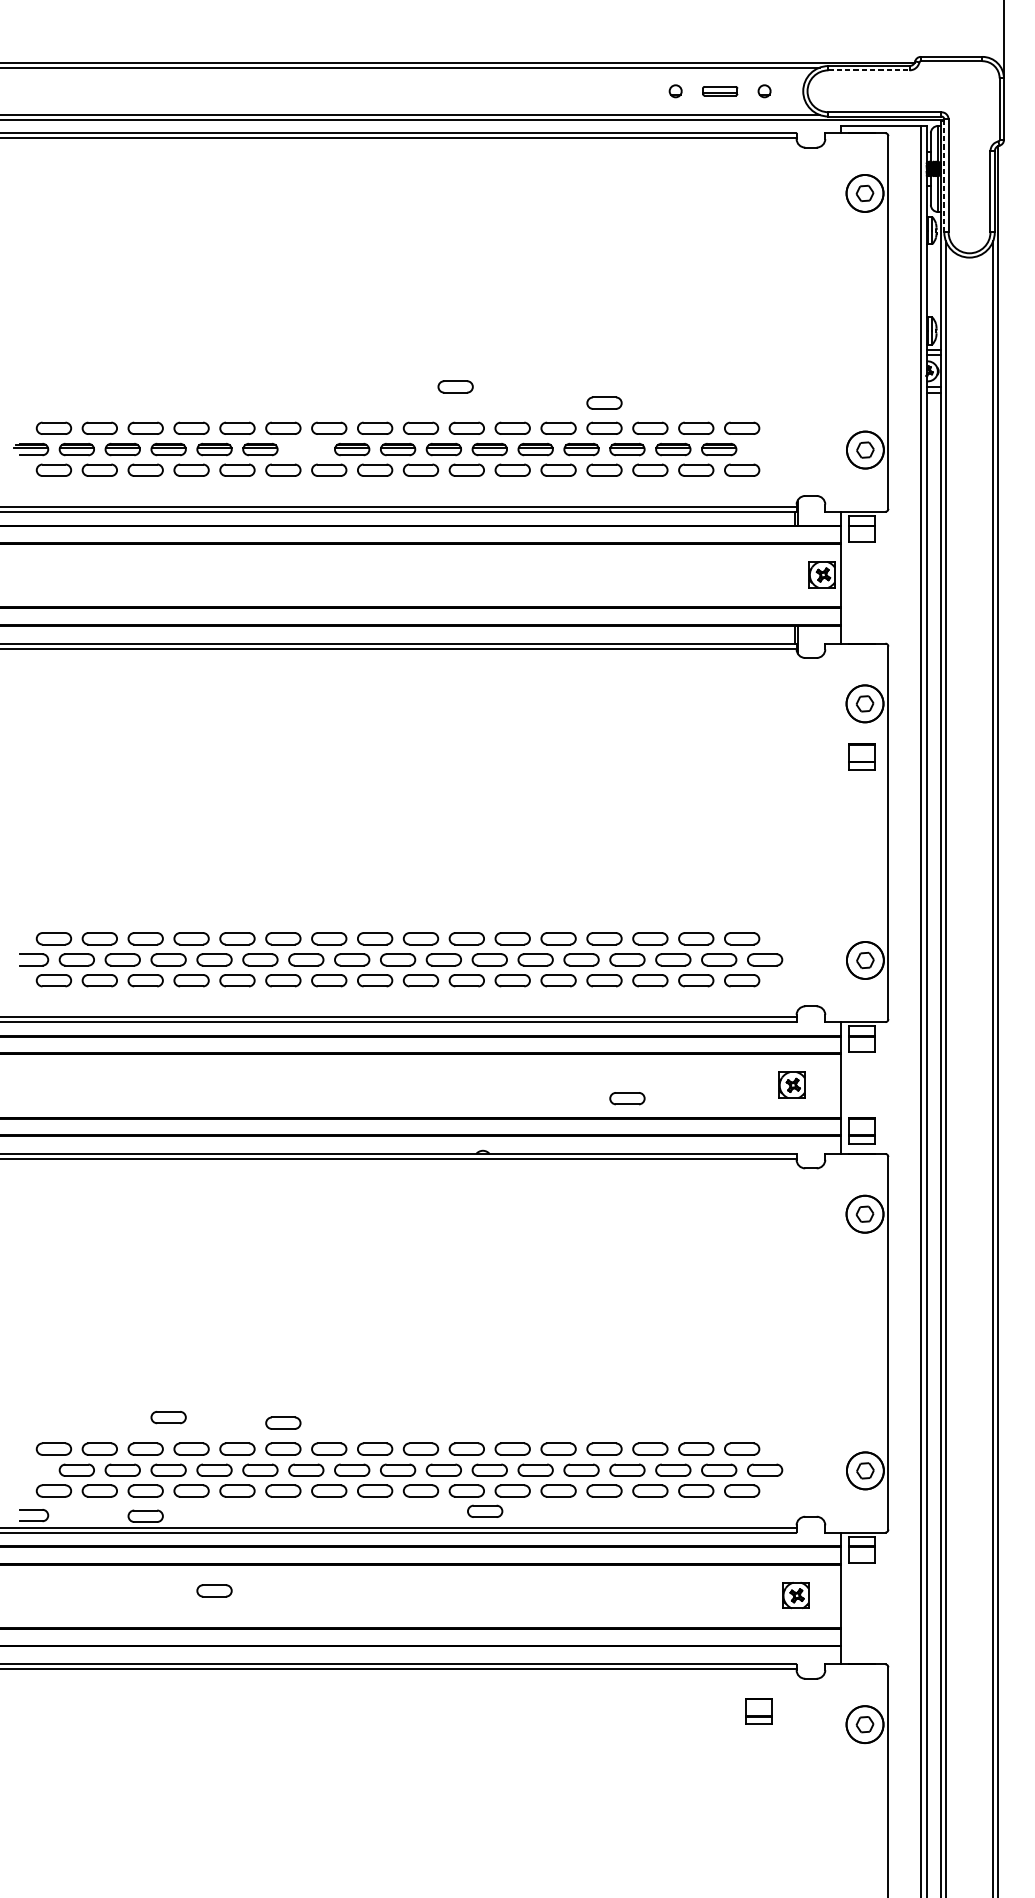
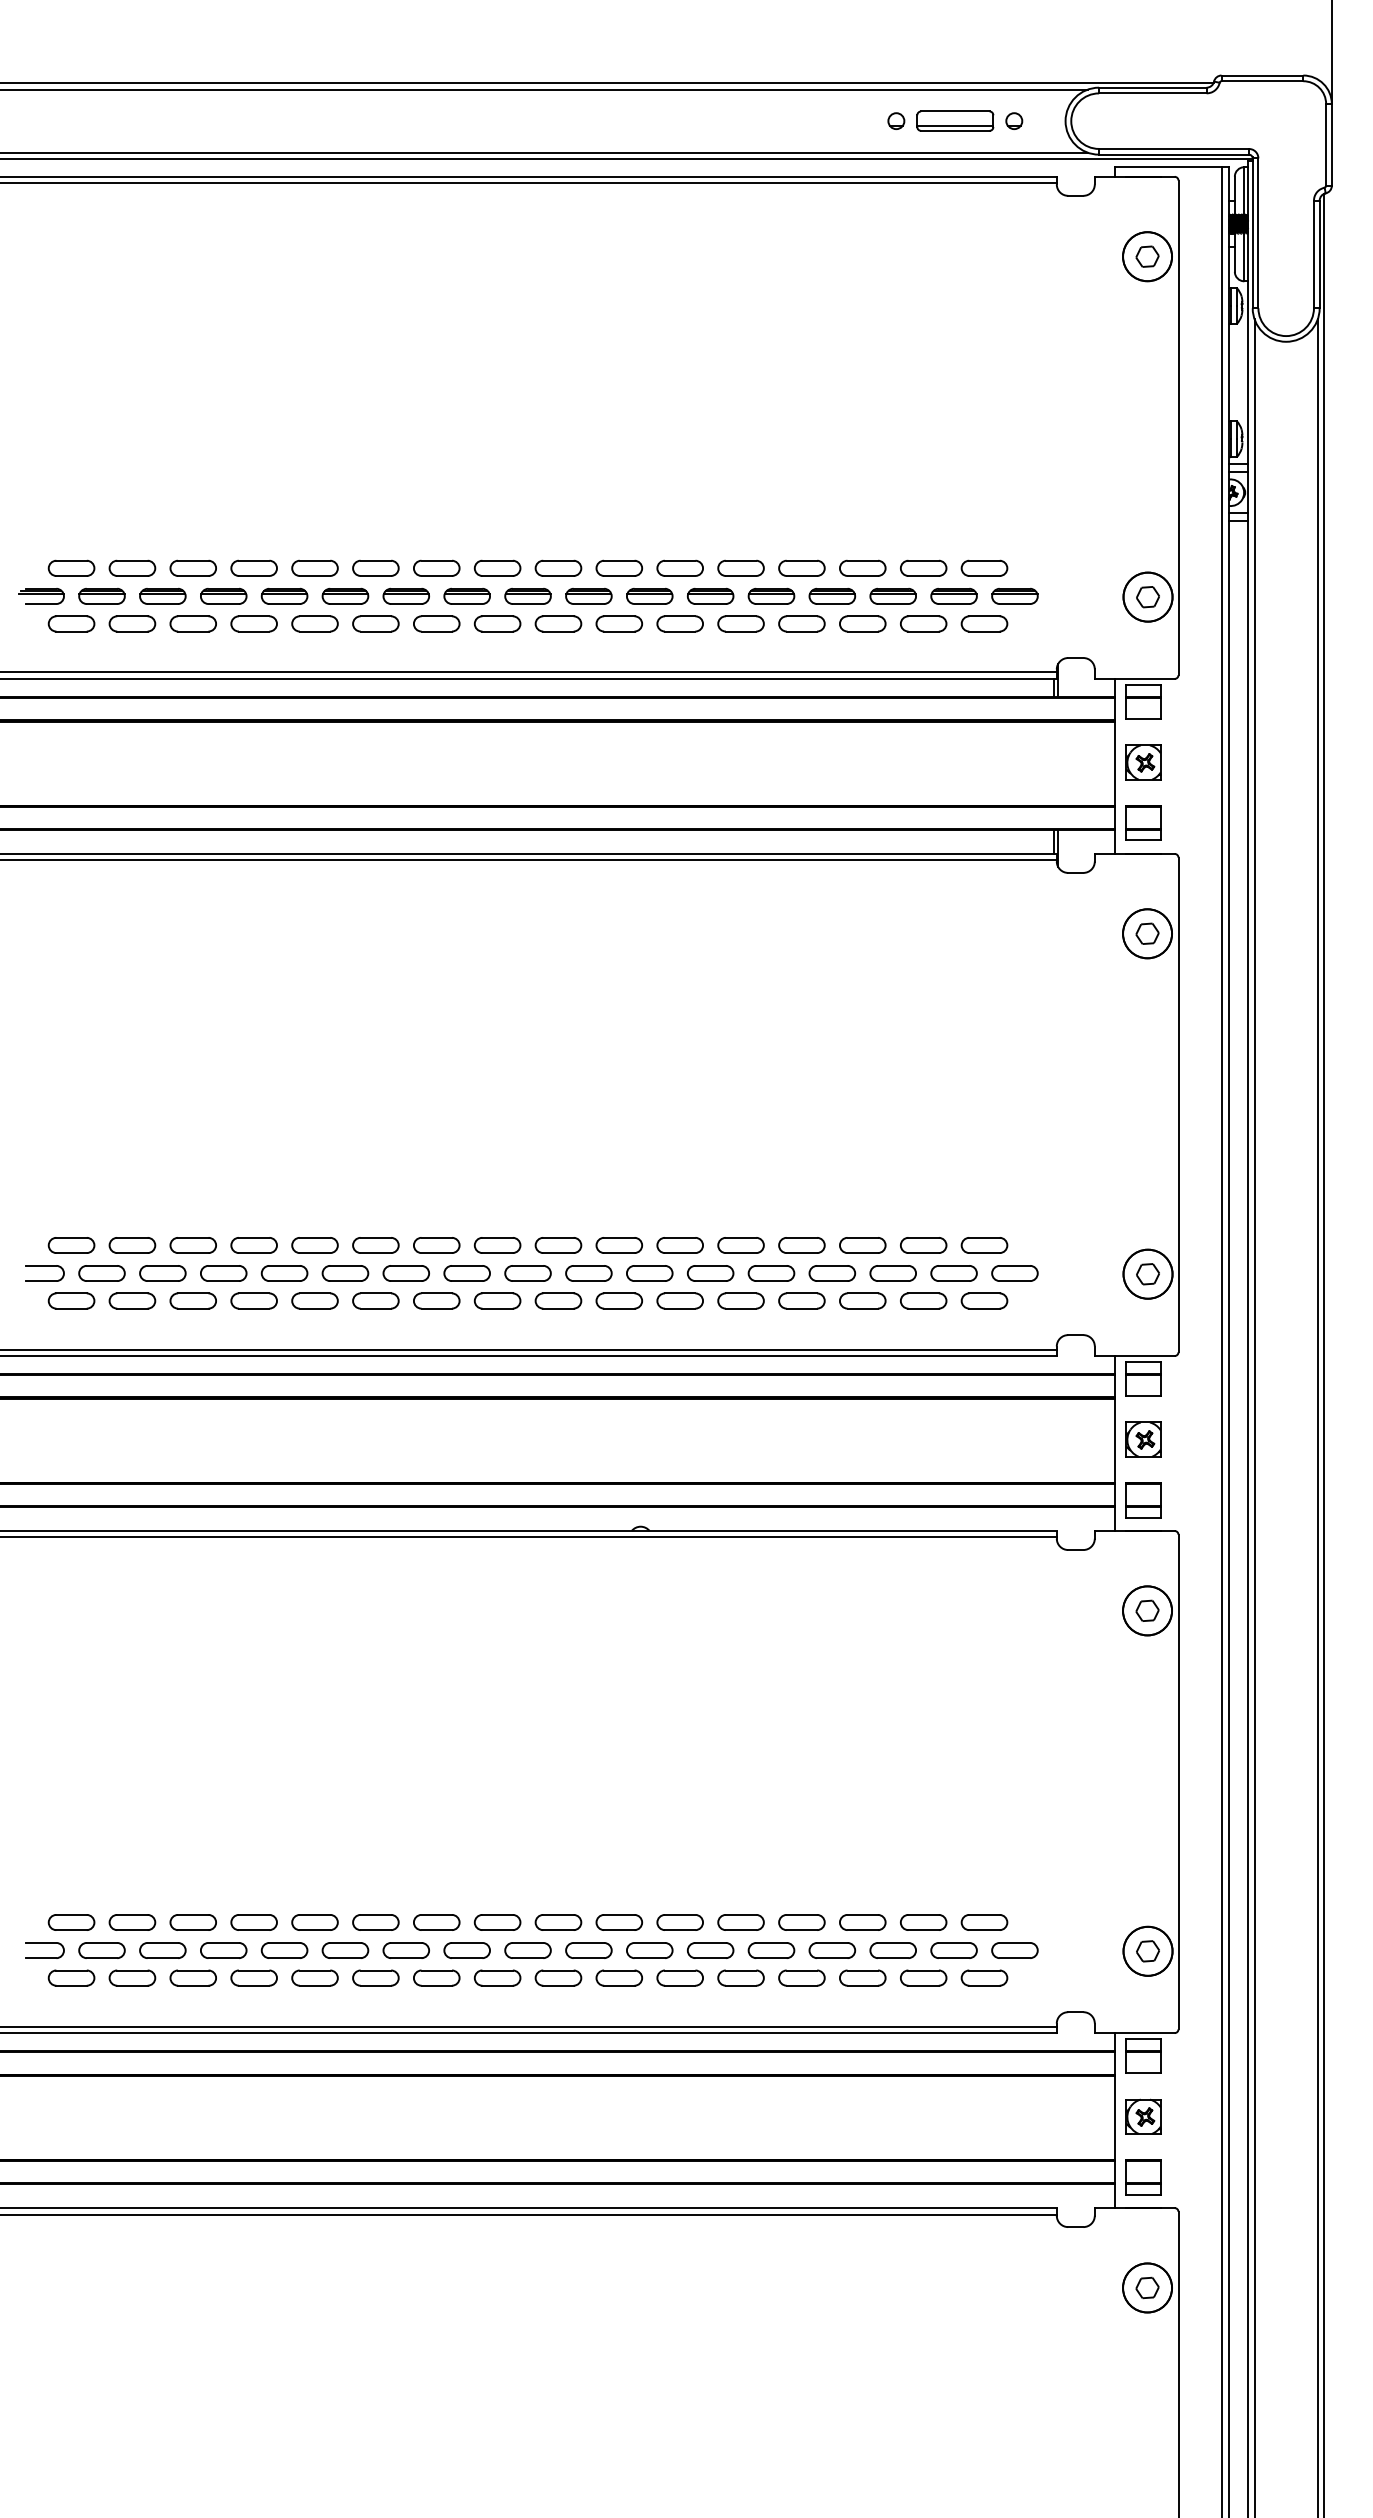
line: (868, 70) -> (1152, 93), dashed -> solid
part: (720, 90) -> (955, 120), size x1.67
line: (944, 175) -> (1252, 233), dashed -> solid
part: (455, 386) -> (604, 512), removed
part: (604, 402) -> (801, 534), removed
part: (305, 448) -> (405, 595), added
part: (764, 449) -> (1014, 596), added
part: (822, 574) -> (1143, 762), moved
part: (861, 756) -> (1143, 822), moved
part: (791, 1085) -> (1143, 1439), moved
part: (627, 1098) -> (832, 1457), removed
part: (168, 1417) -> (223, 1880), removed
part: (283, 1422) -> (375, 1887), removed
part: (33, 1510) -> (44, 1943), moved
part: (485, 1510) -> (643, 2004), removed
part: (145, 1516) -> (192, 2011), removed
part: (214, 1590) -> (284, 2110), removed
part: (795, 1595) -> (1143, 2116), moved
part: (758, 1711) -> (1143, 2177), moved

